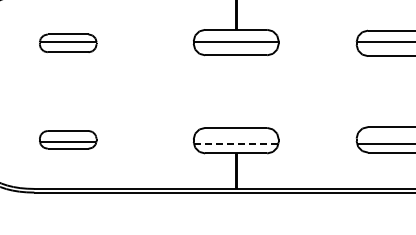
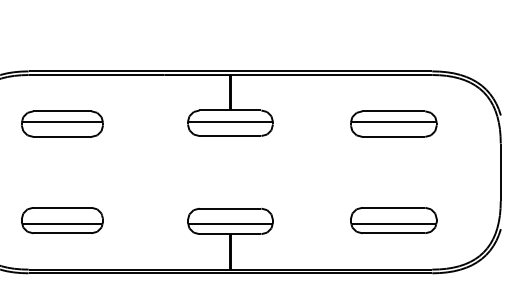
part: (68, 42) -> (62, 123), size x1.43
part: (68, 139) -> (62, 220), size x1.43
line: (236, 143) -> (230, 224), dashed -> solid

